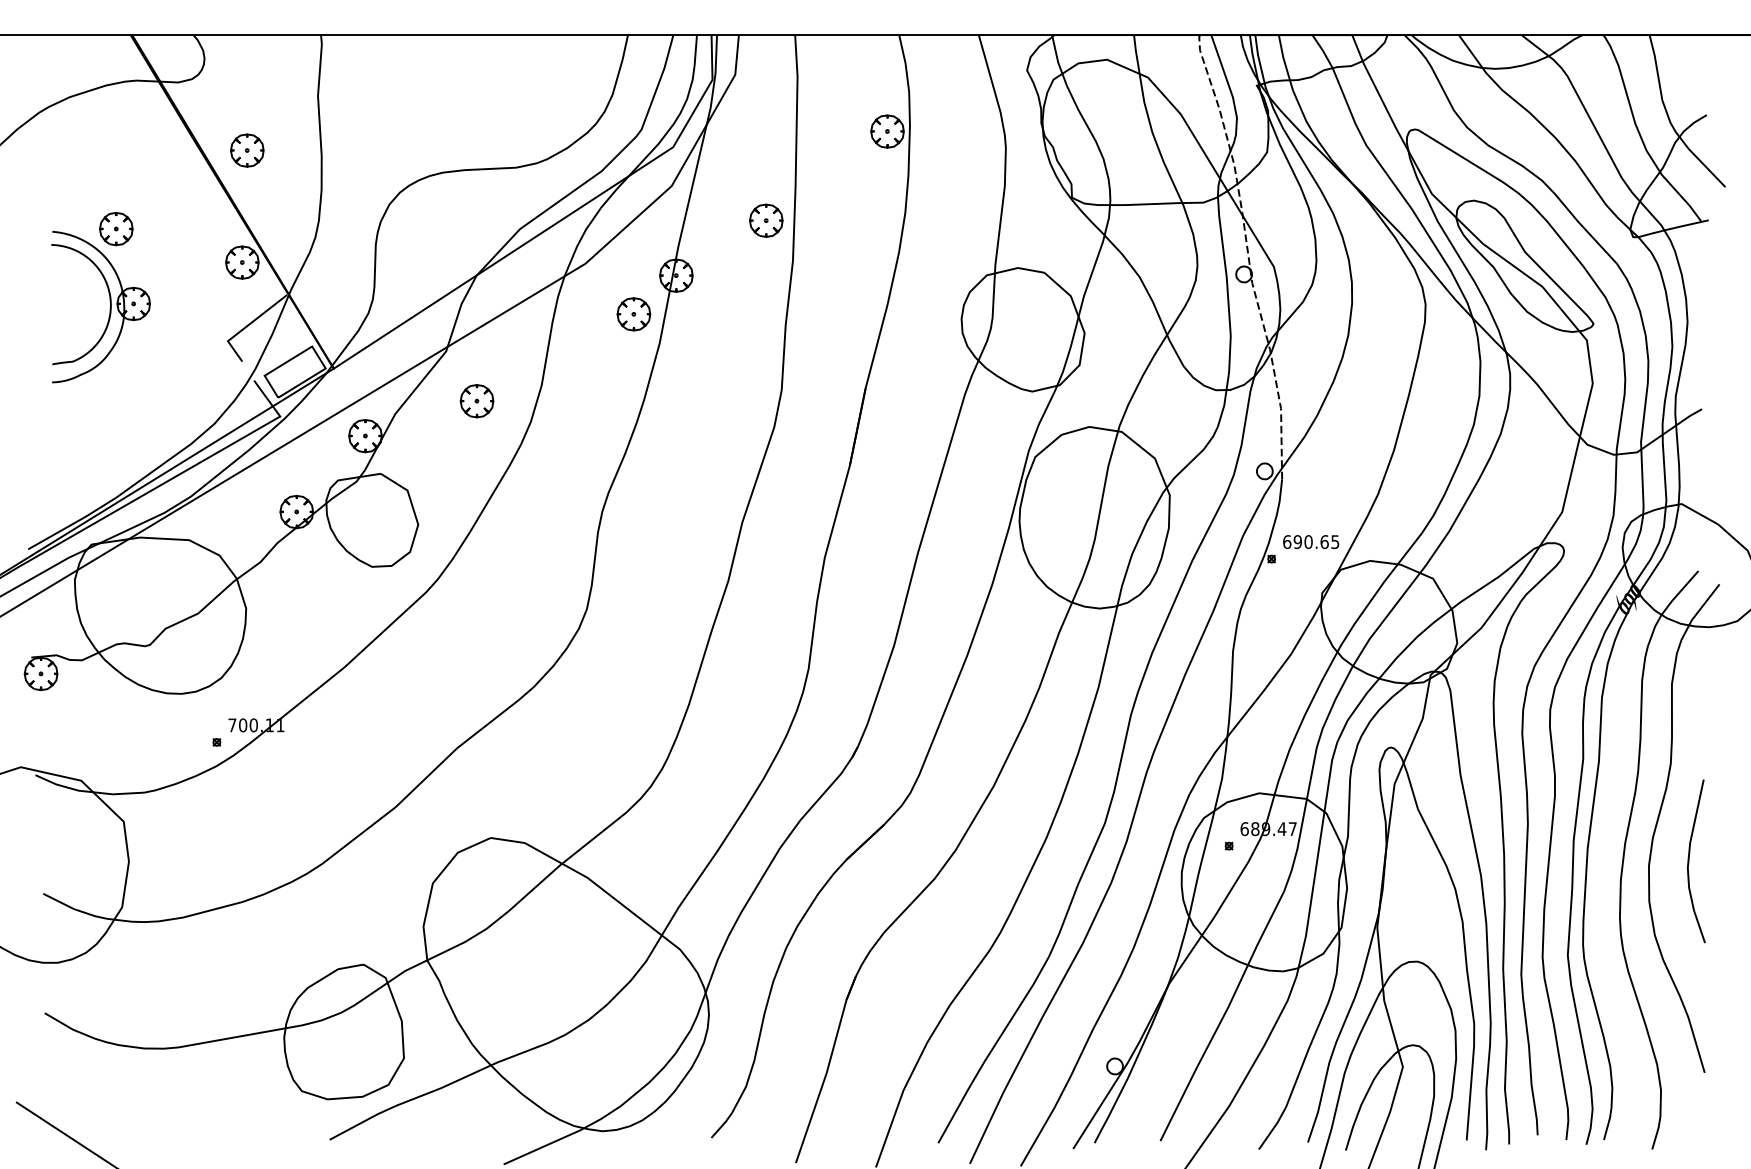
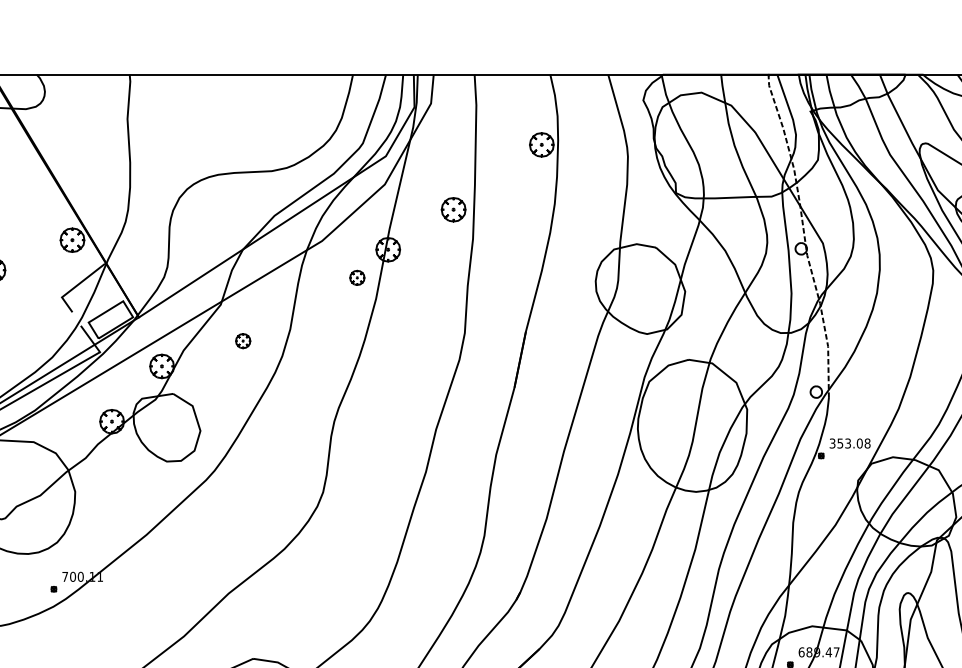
part: (247, 150) -> (76, 158), removed
part: (633, 314) -> (357, 277), size x0.6
part: (476, 401) -> (242, 341), size x0.6
text: (1311, 542) -> (850, 443), 690.65 -> 353.08

